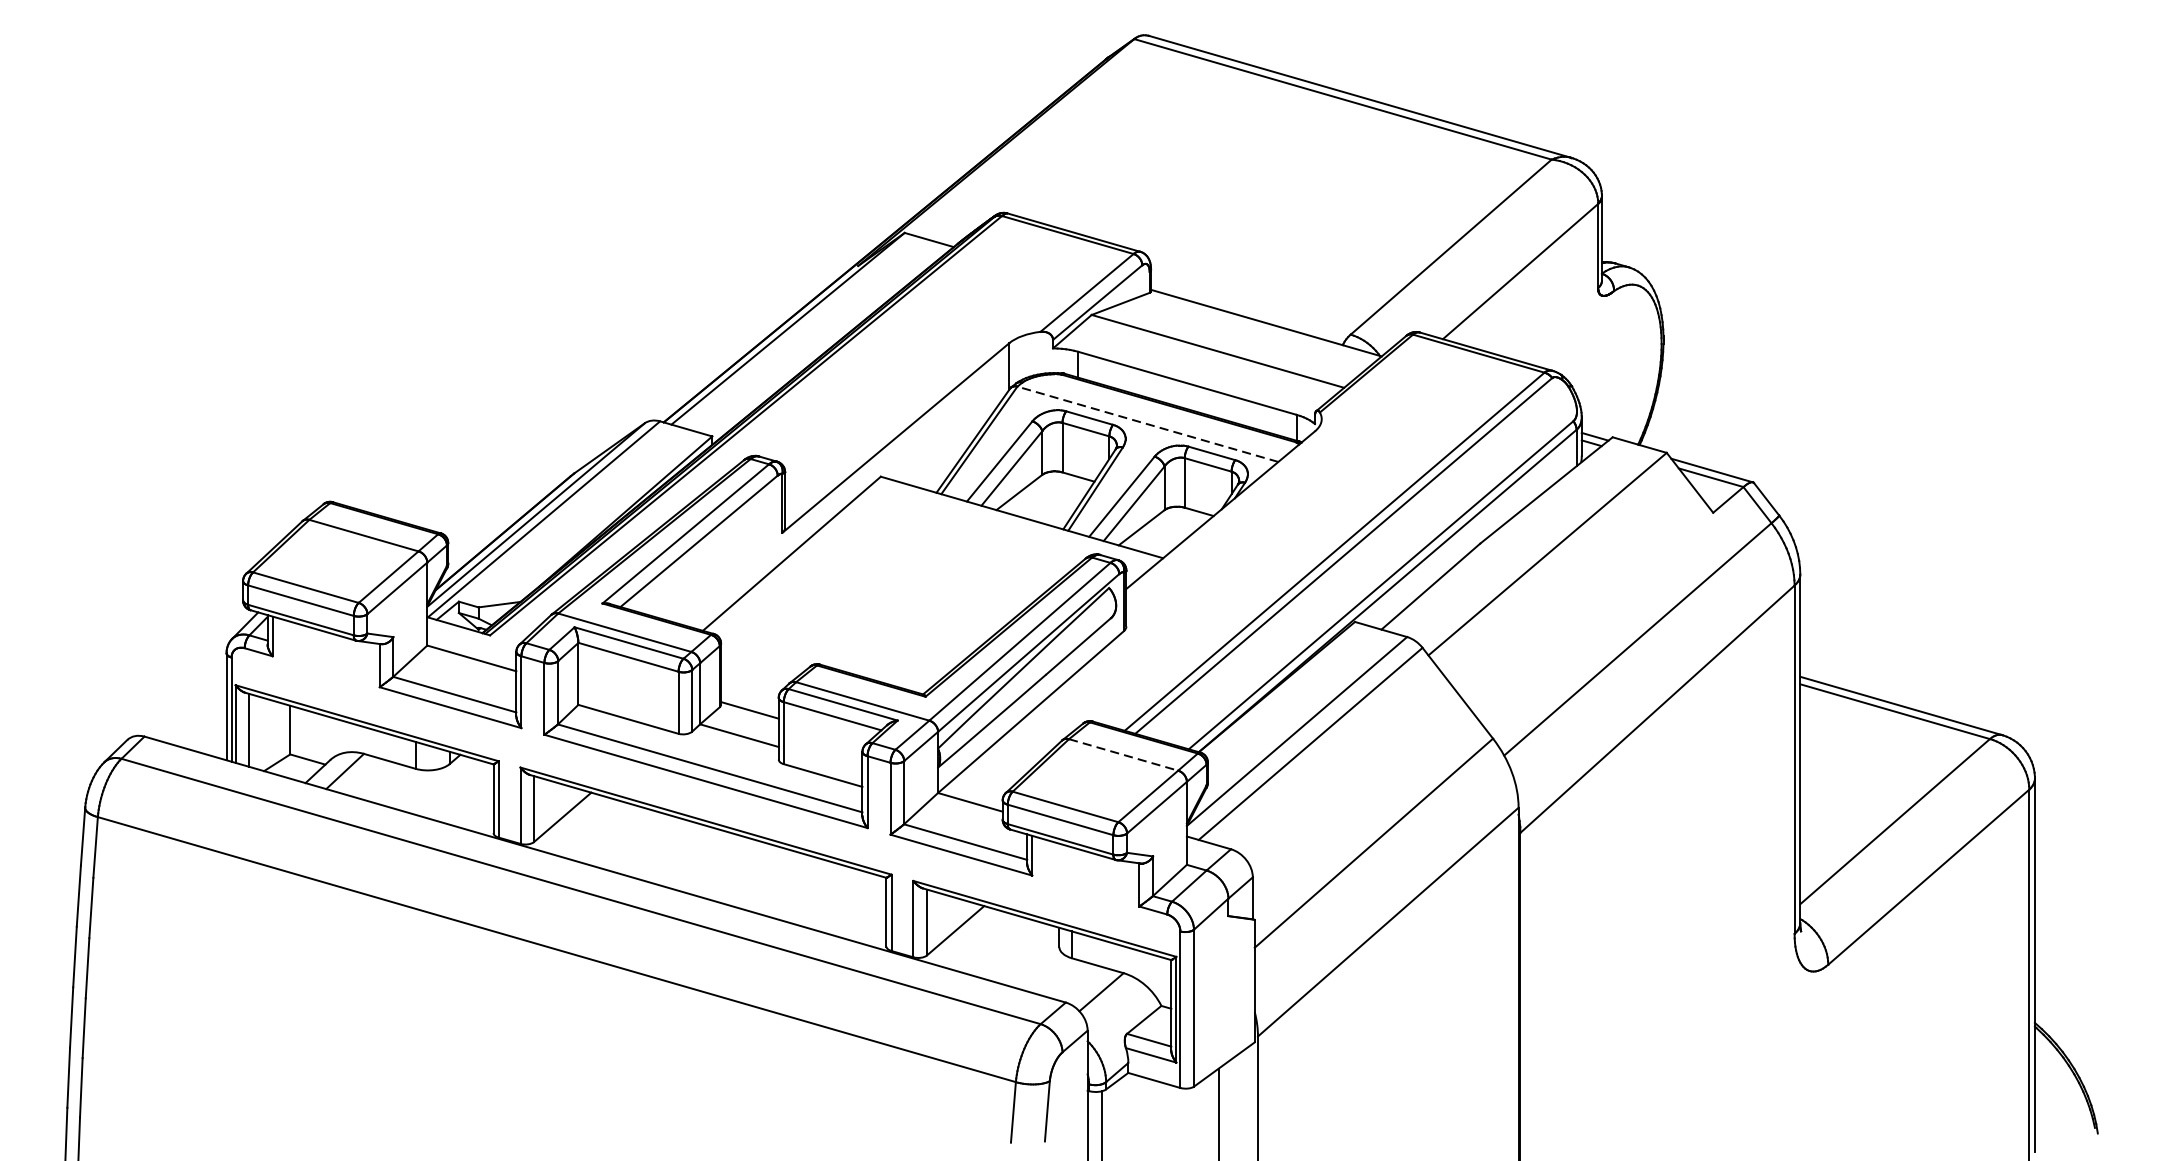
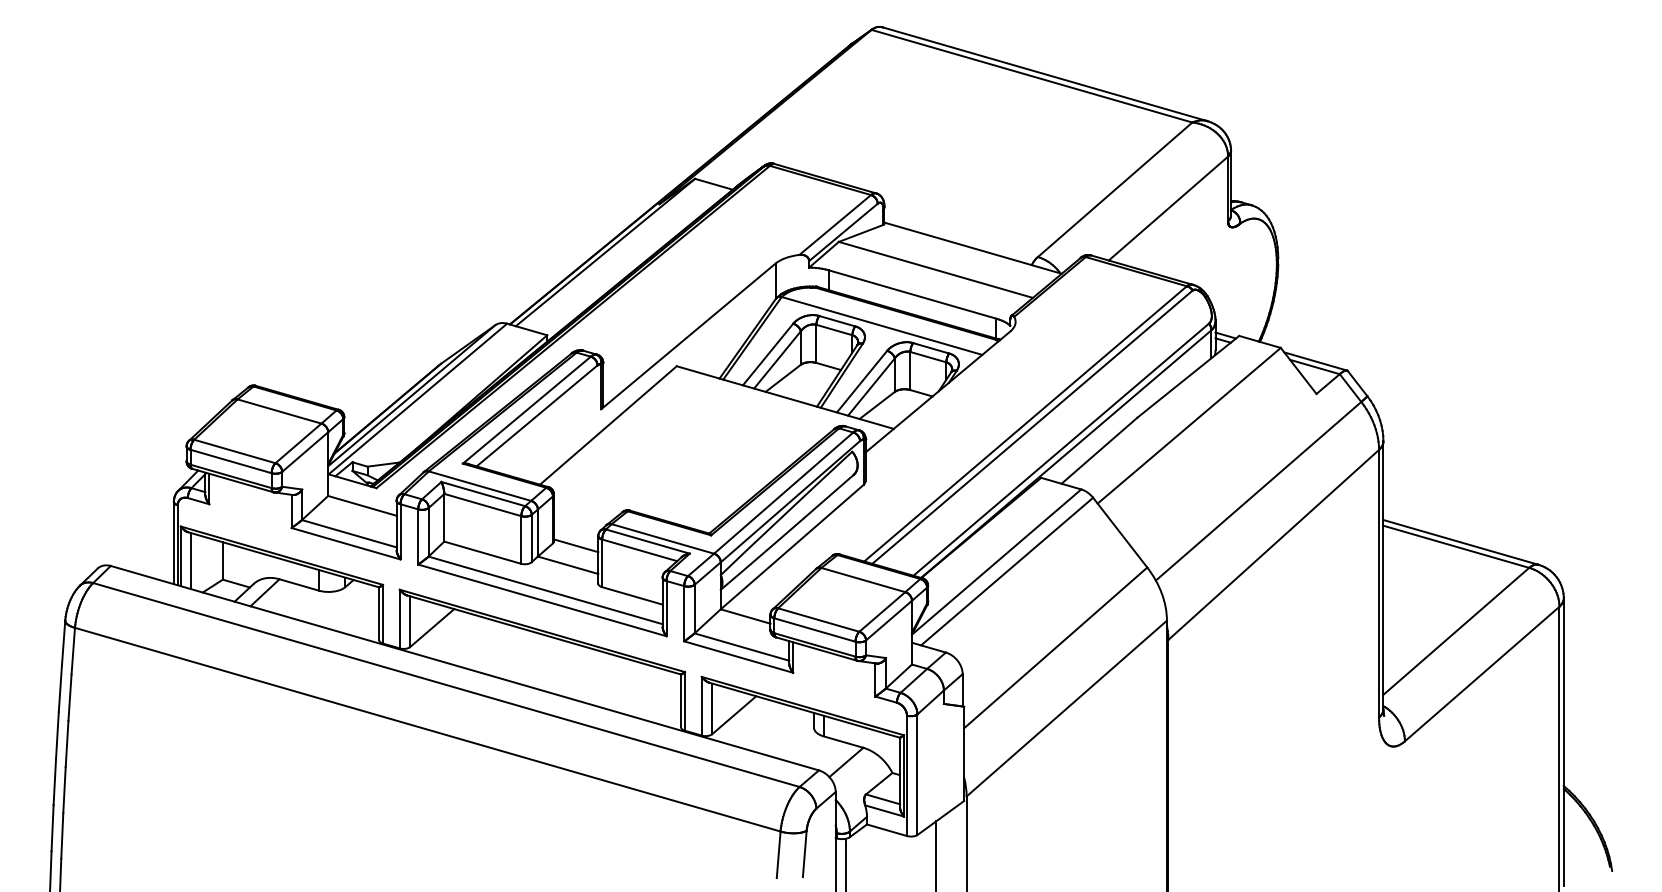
line: (1147, 423) -> (881, 325), dashed -> solid
line: (1123, 755) -> (863, 580), dashed -> solid

